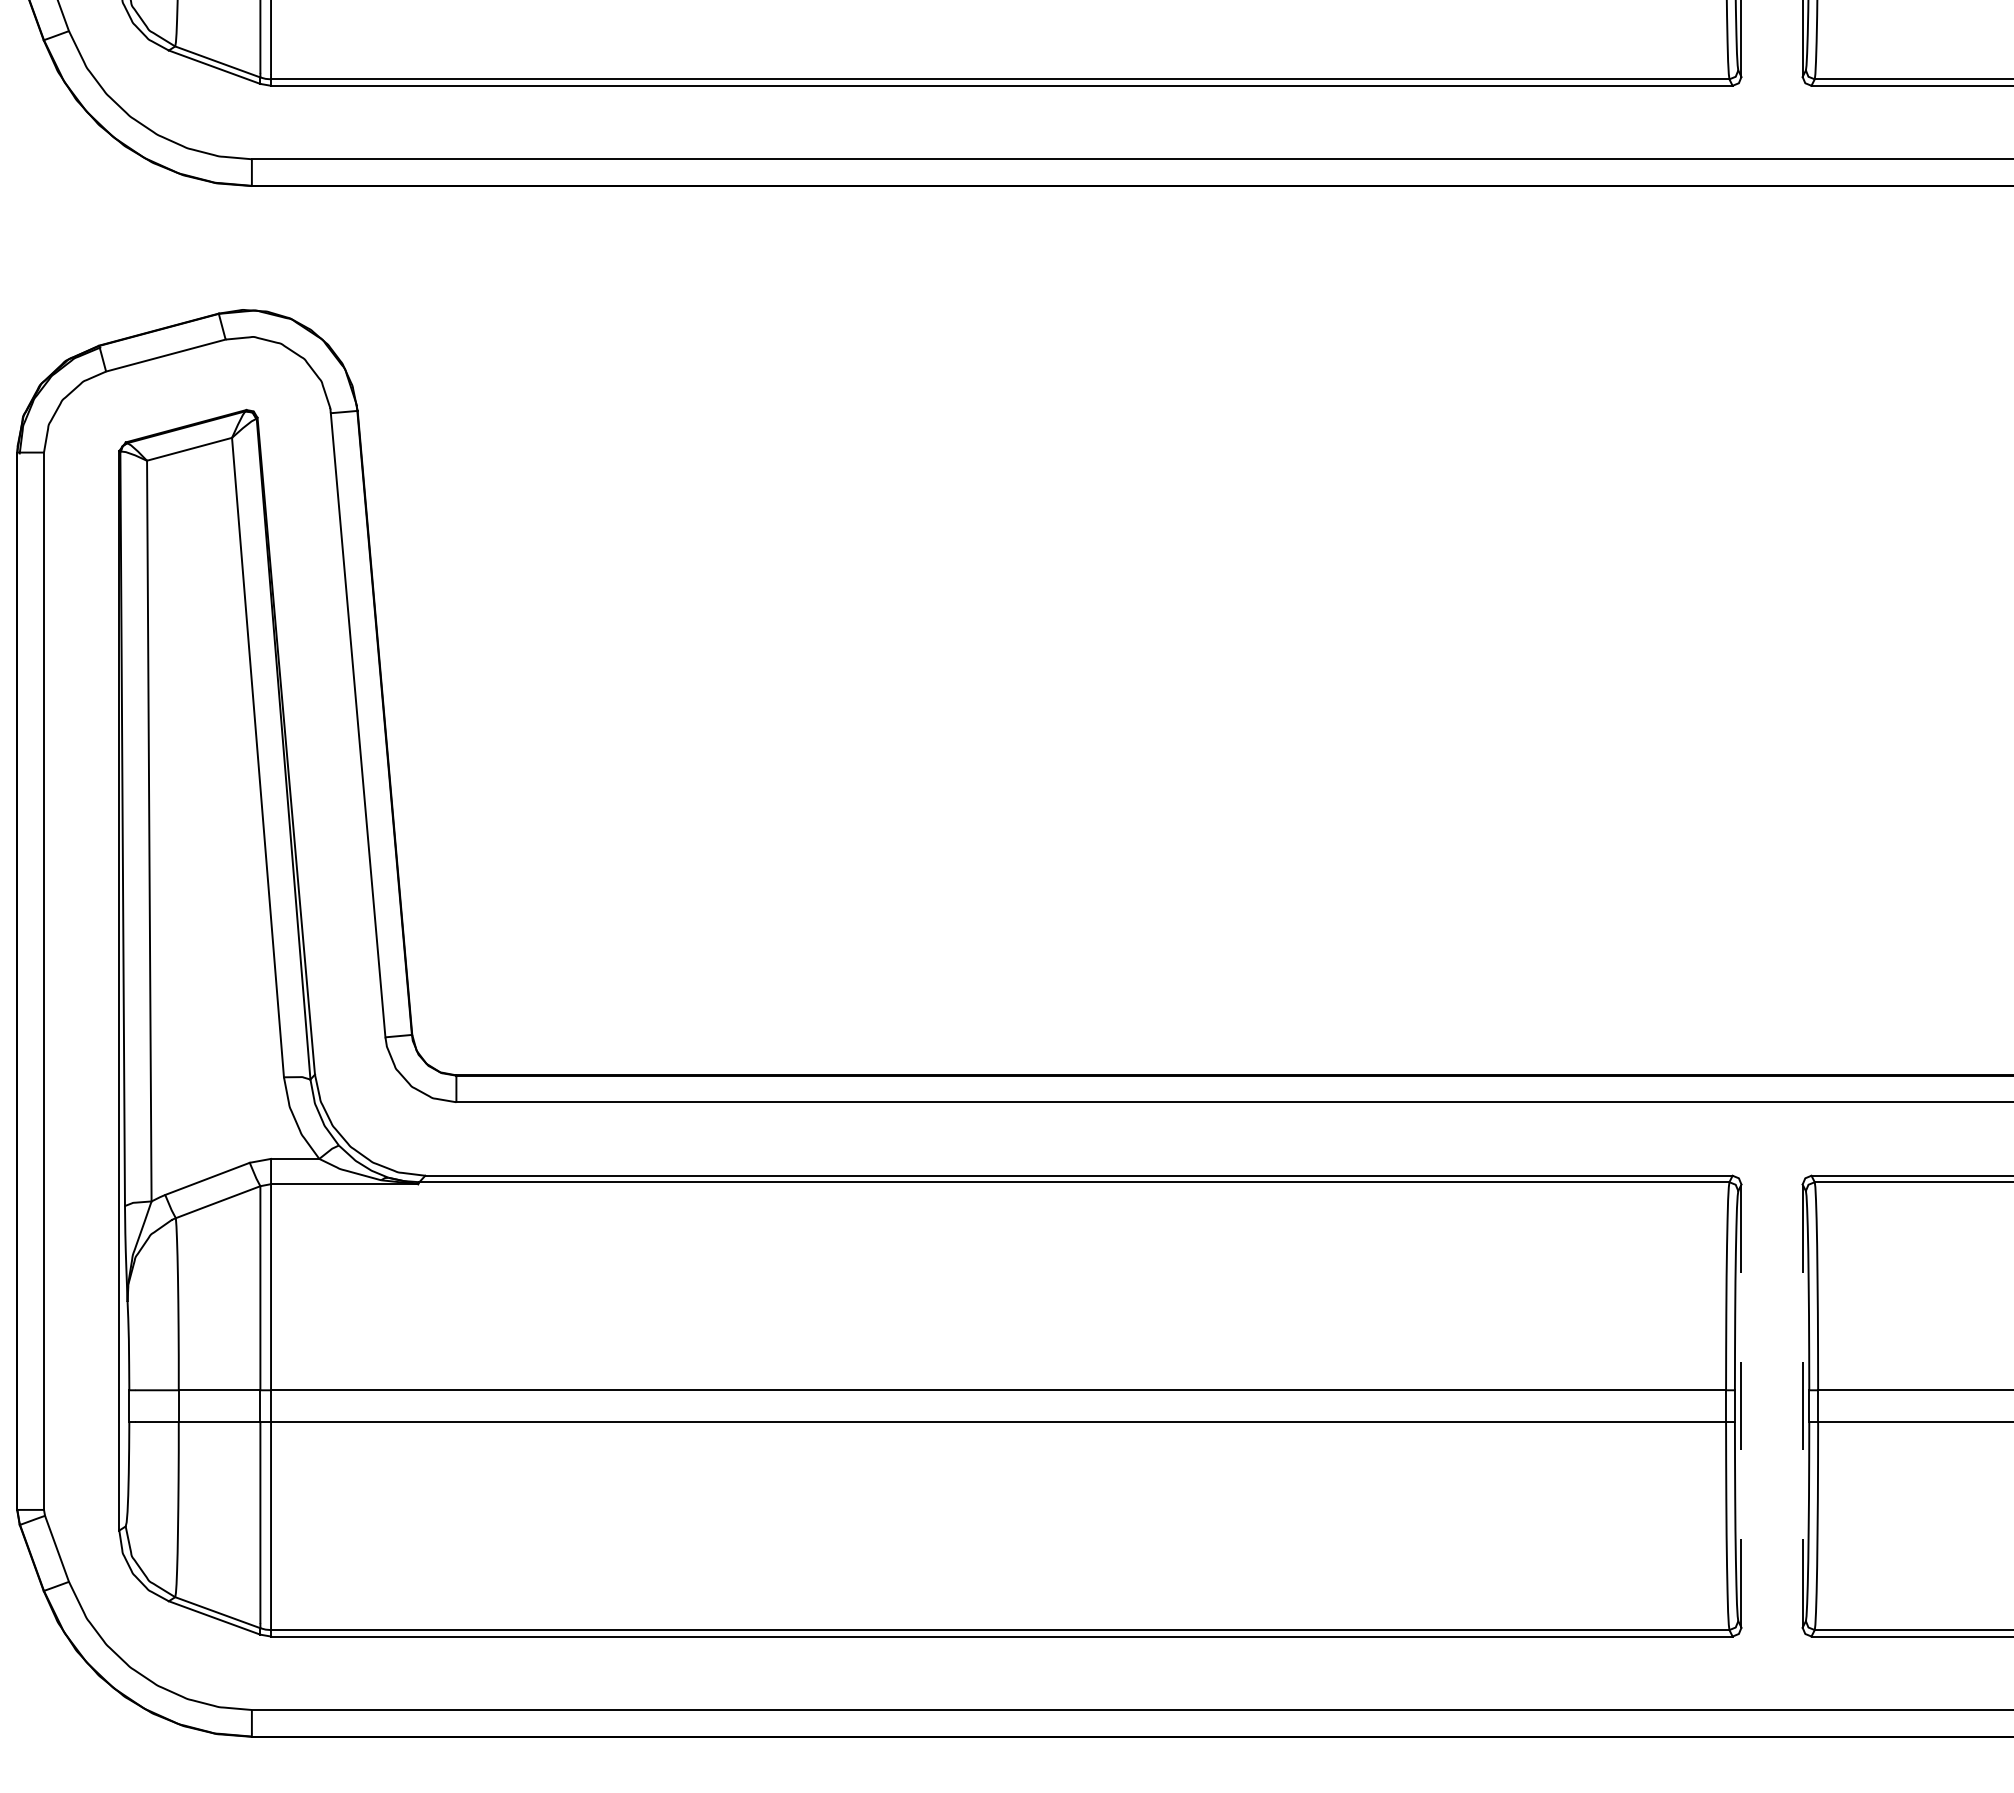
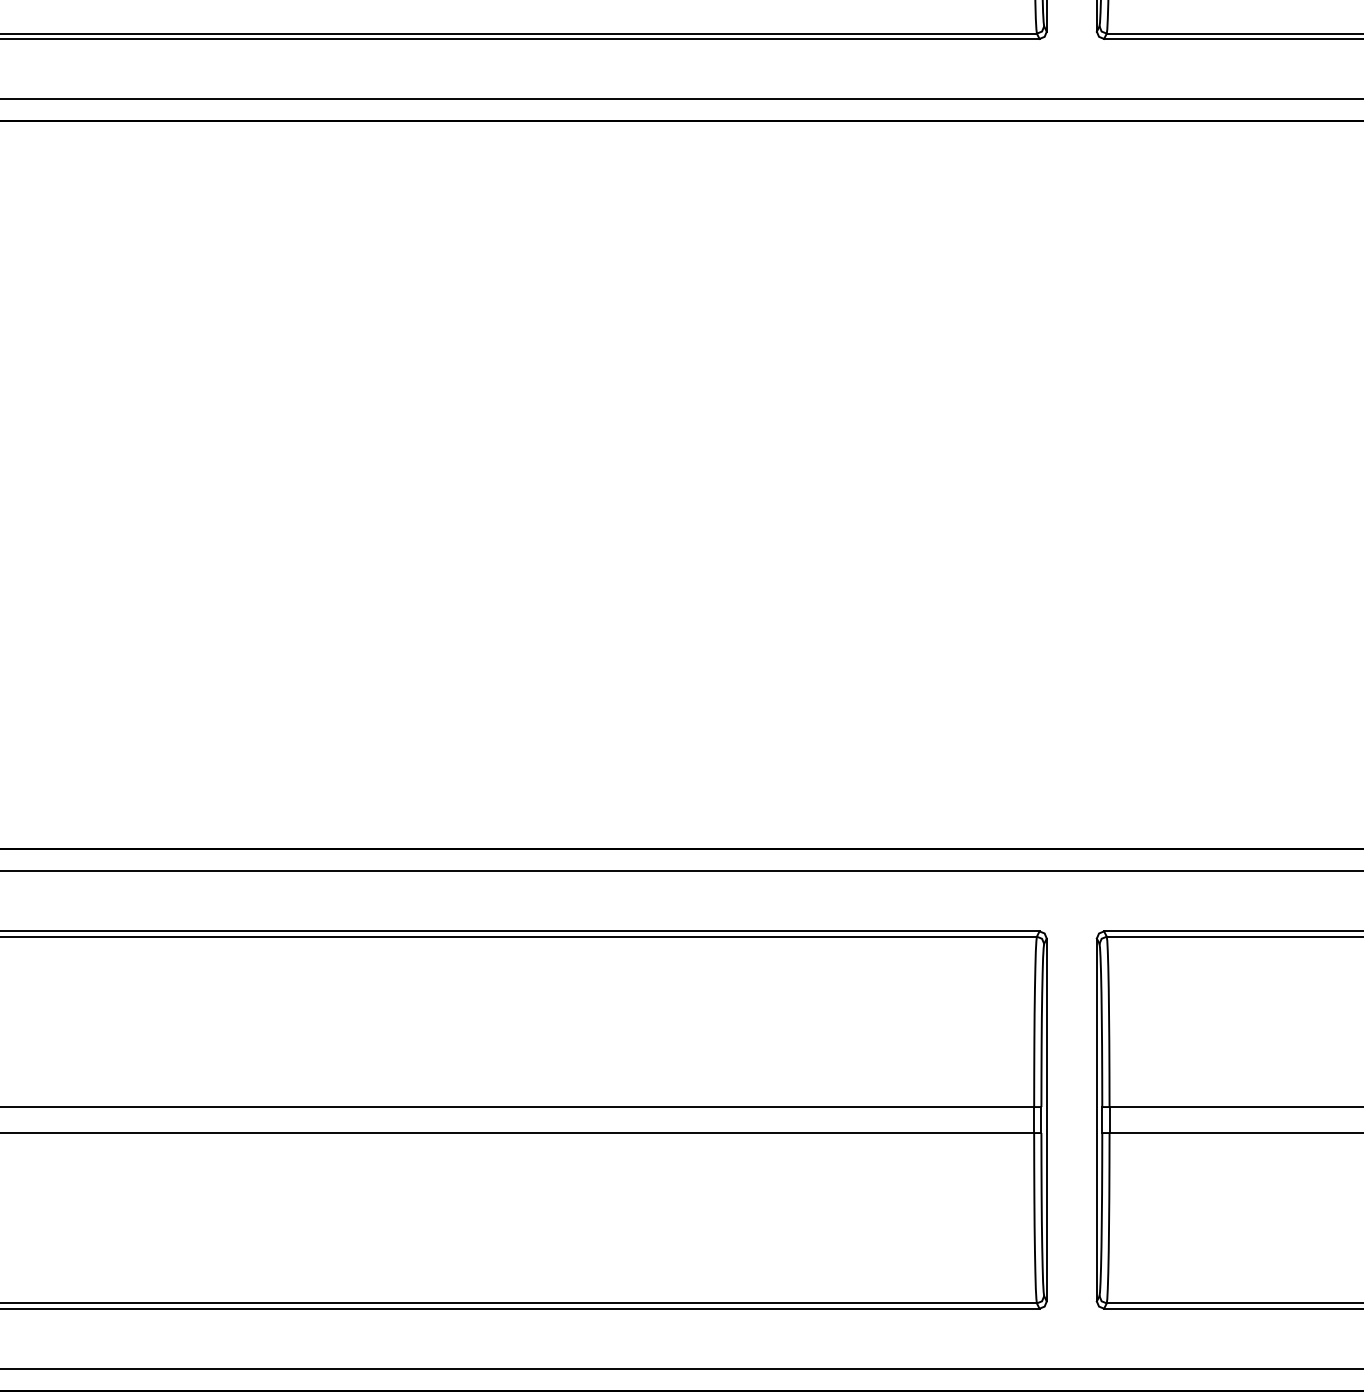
line: (1741, 1406) -> (1046, 1120), dashed -> solid
line: (1802, 1406) -> (1096, 1120), dashed -> solid

